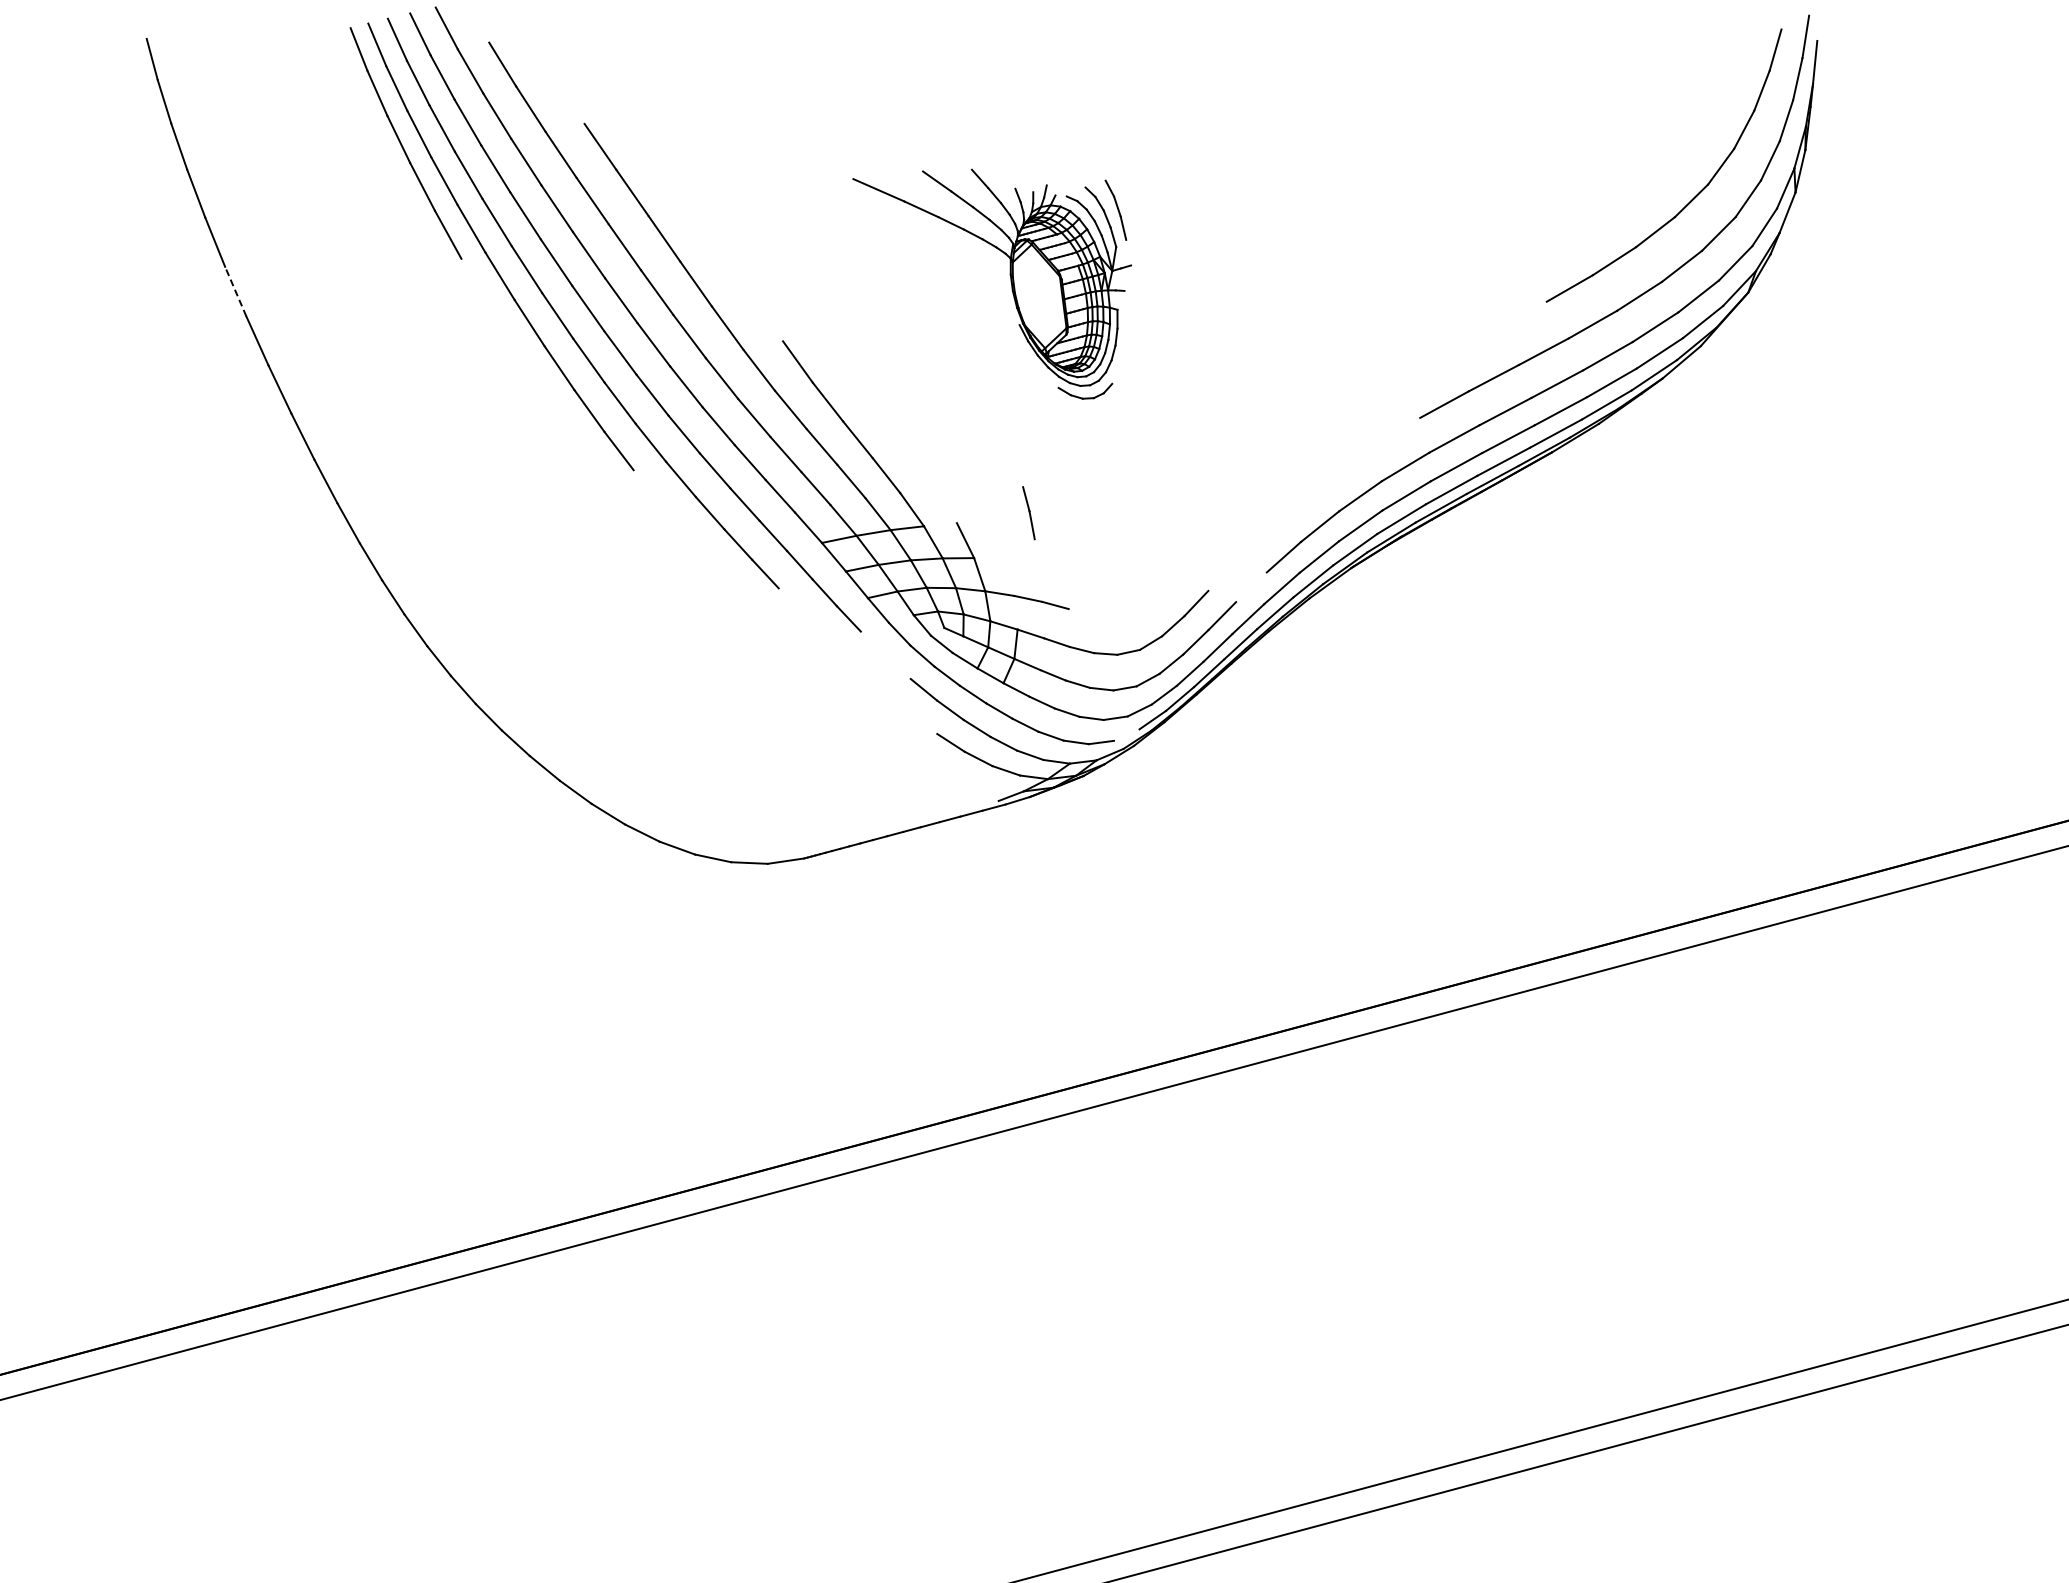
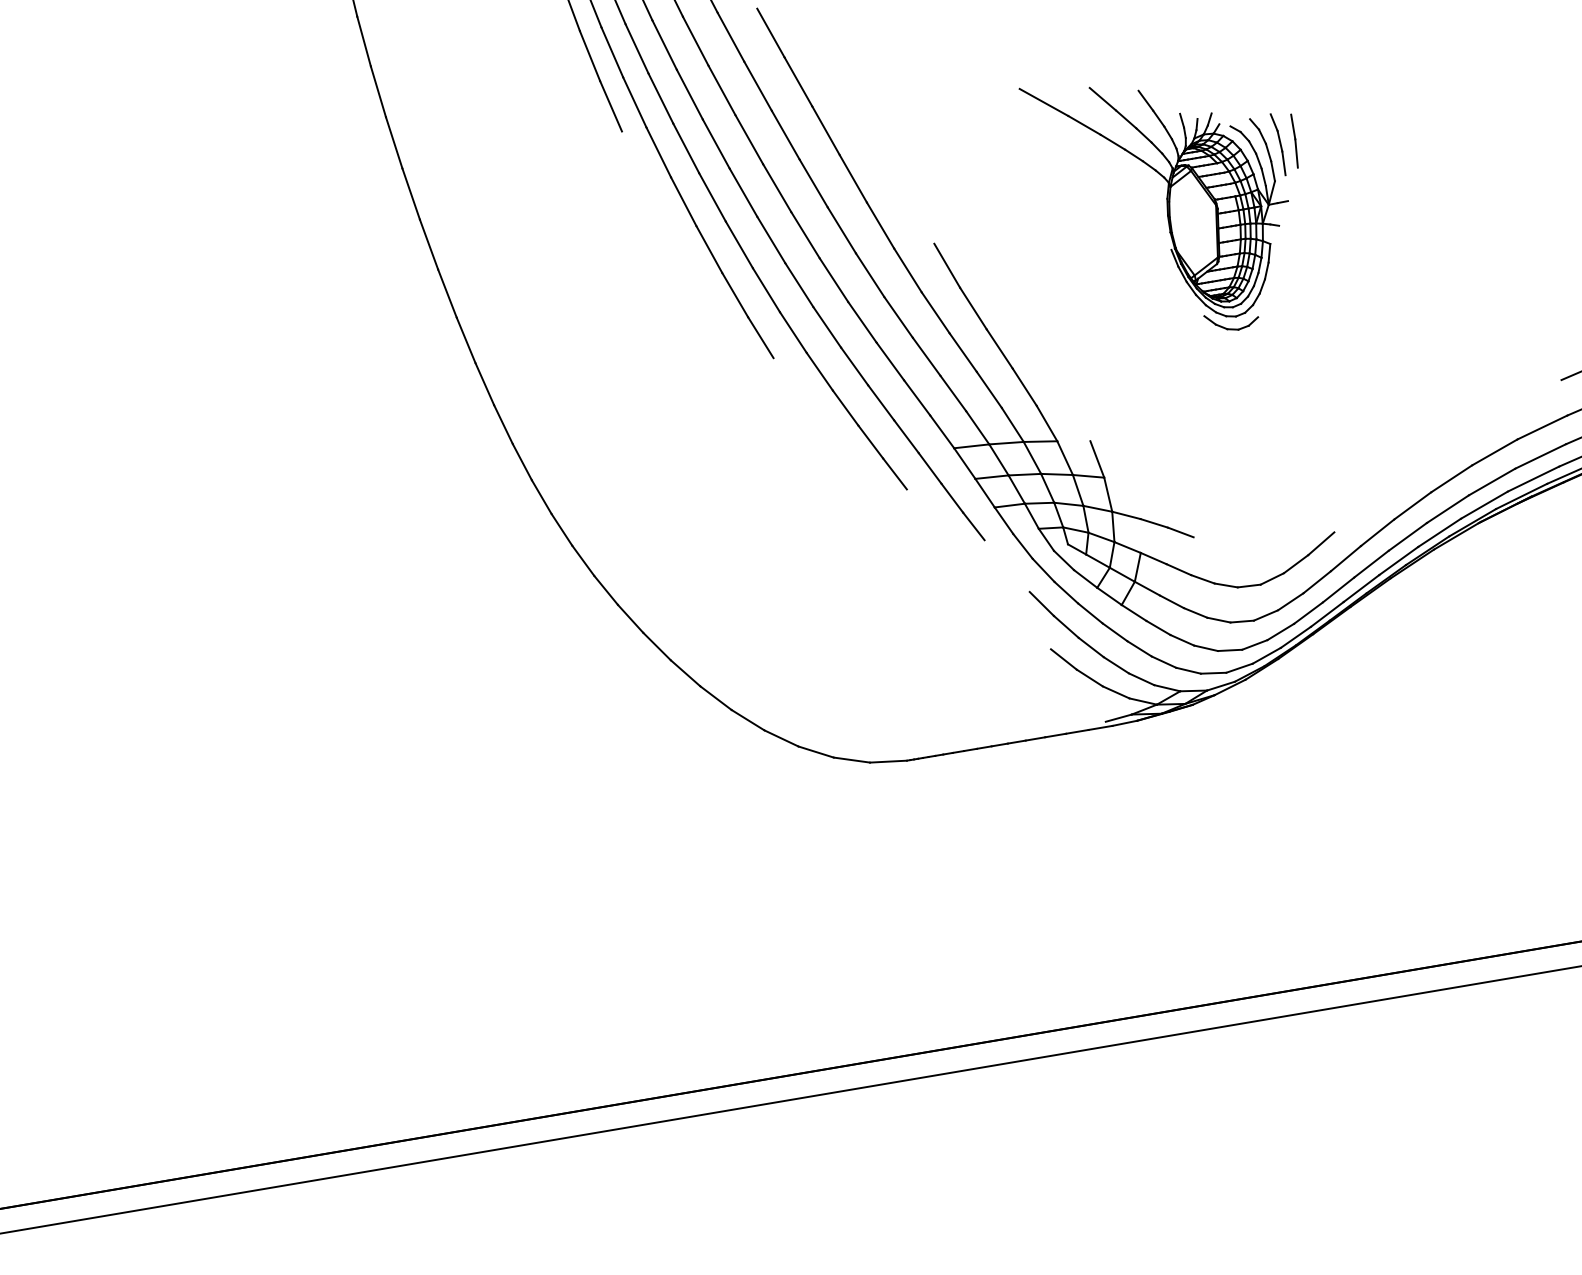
line: (235, 291) -> (393, 142), dashed -> solid
line: (1028, 512) -> (1294, 140), moved
line: (1251, 587) -> (1377, 533), added
line: (1126, 734) -> (1239, 667), added

